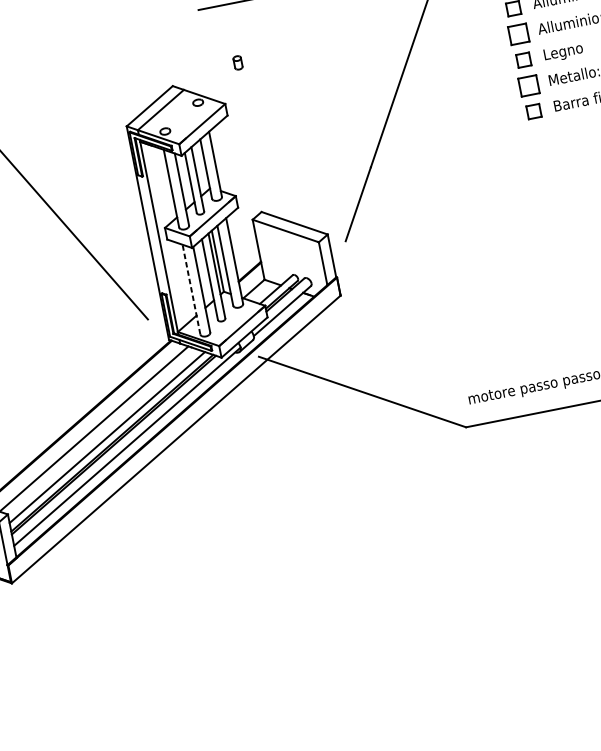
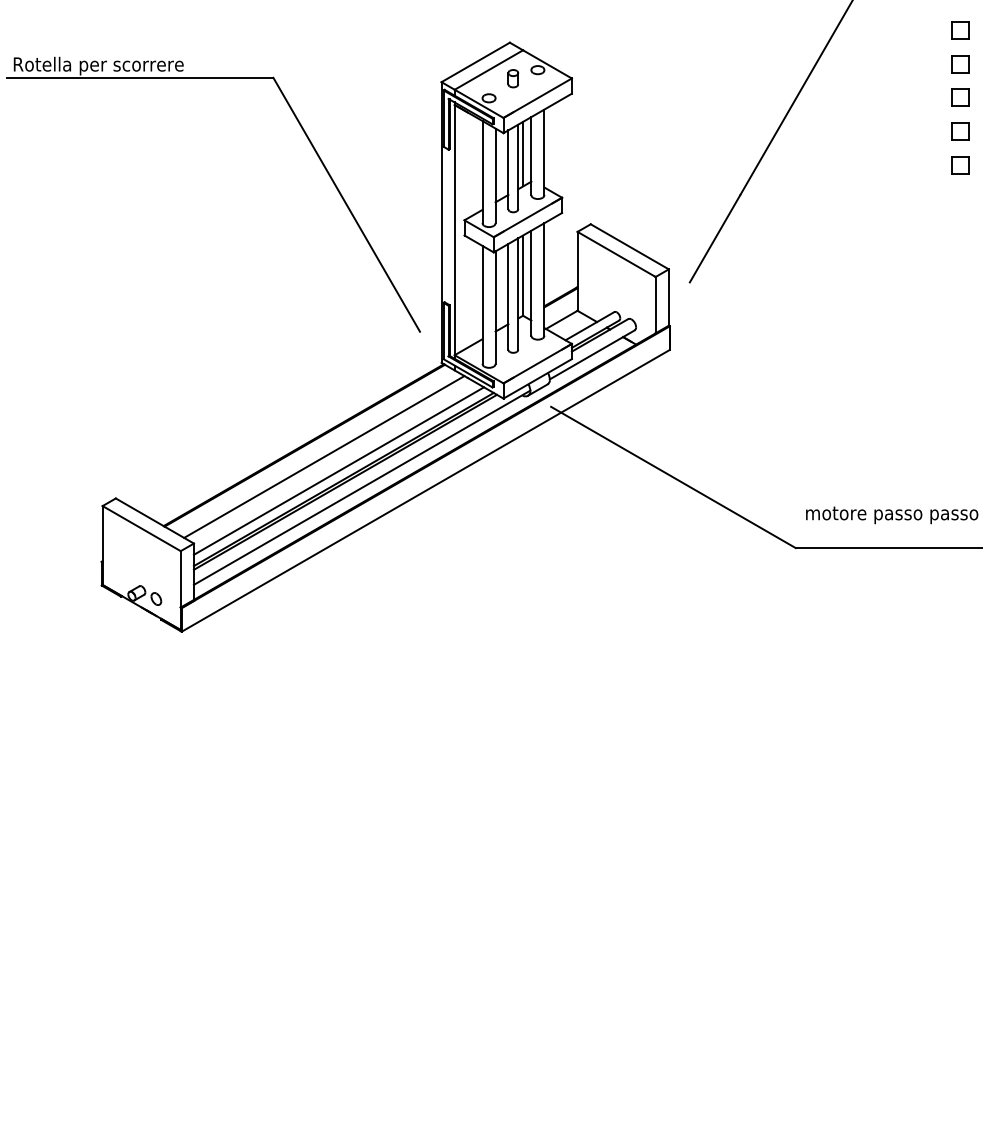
part: (518, 34) -> (960, 64), size x0.71
part: (238, 62) -> (513, 78), moved
part: (528, 85) -> (960, 131), size x0.71
line: (199, 168) -> (523, 153), added
line: (191, 289) -> (482, 304), dashed -> solid

